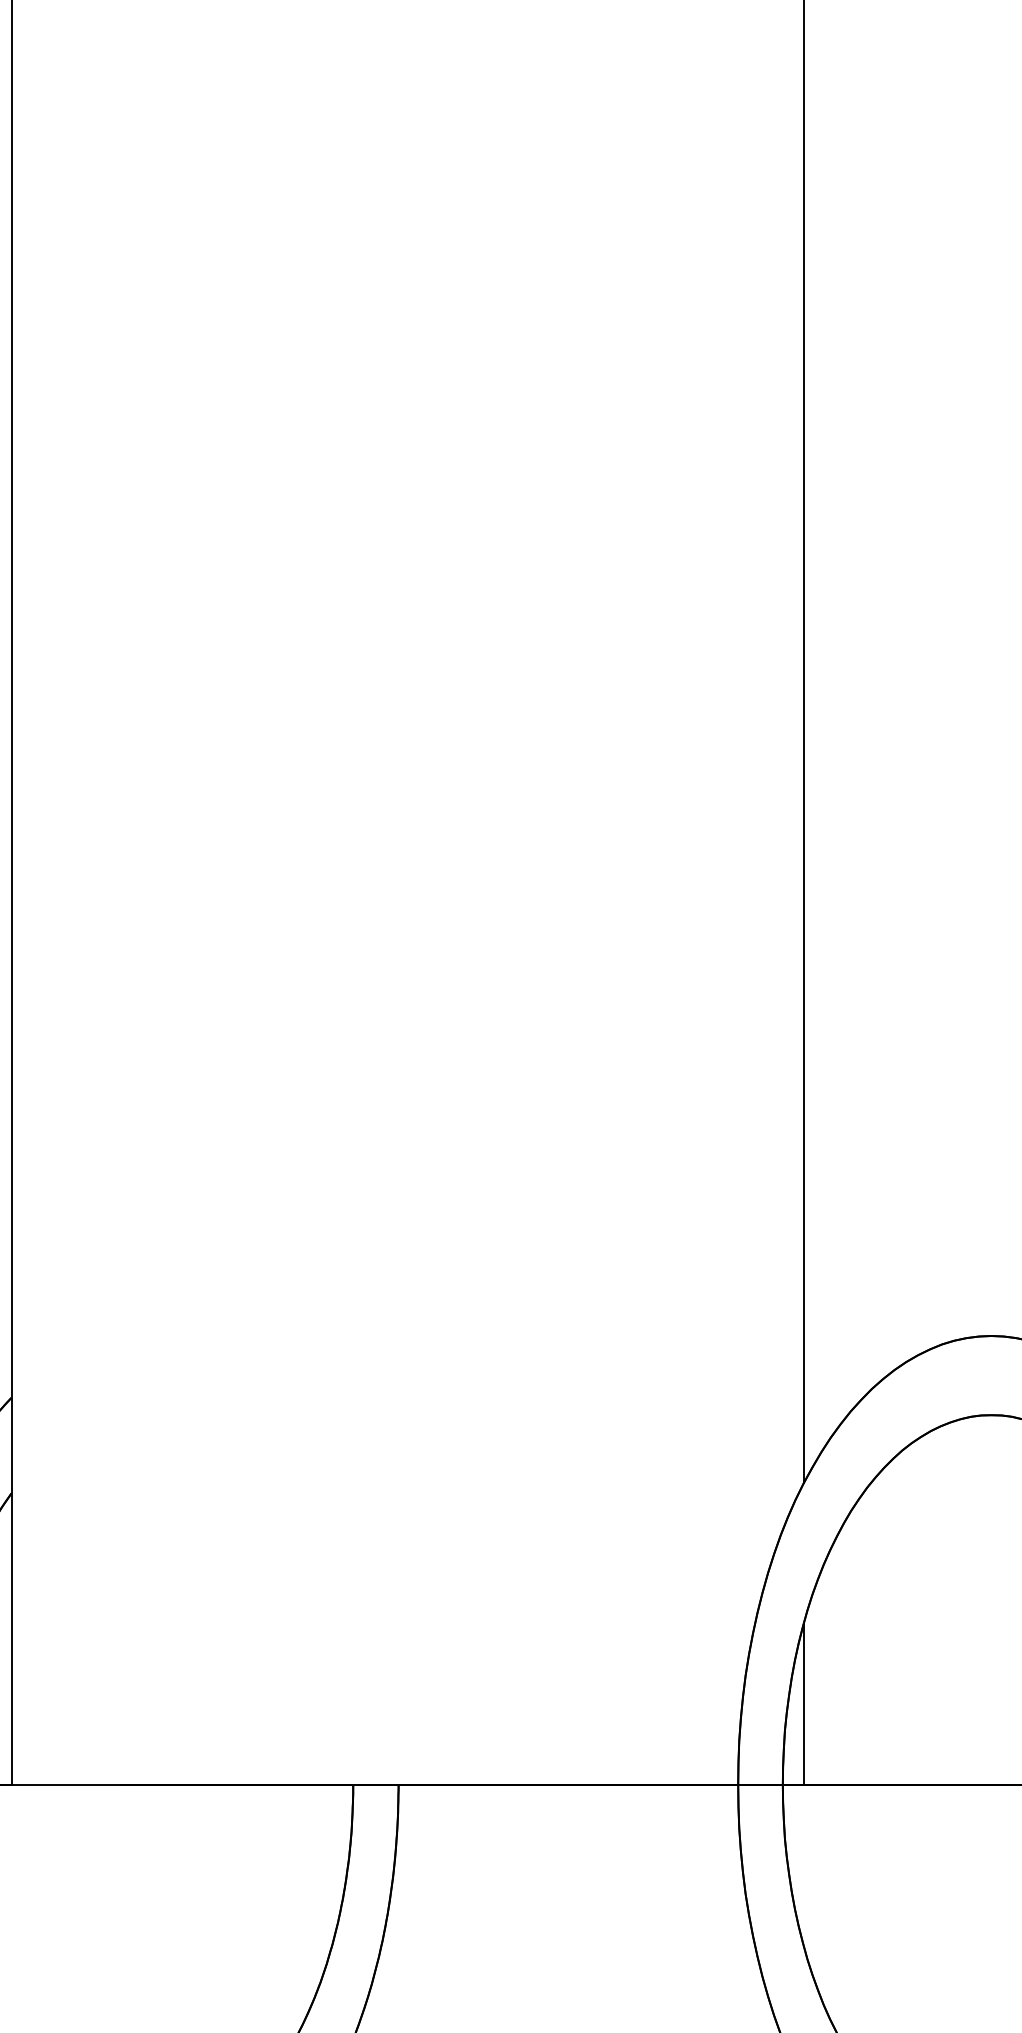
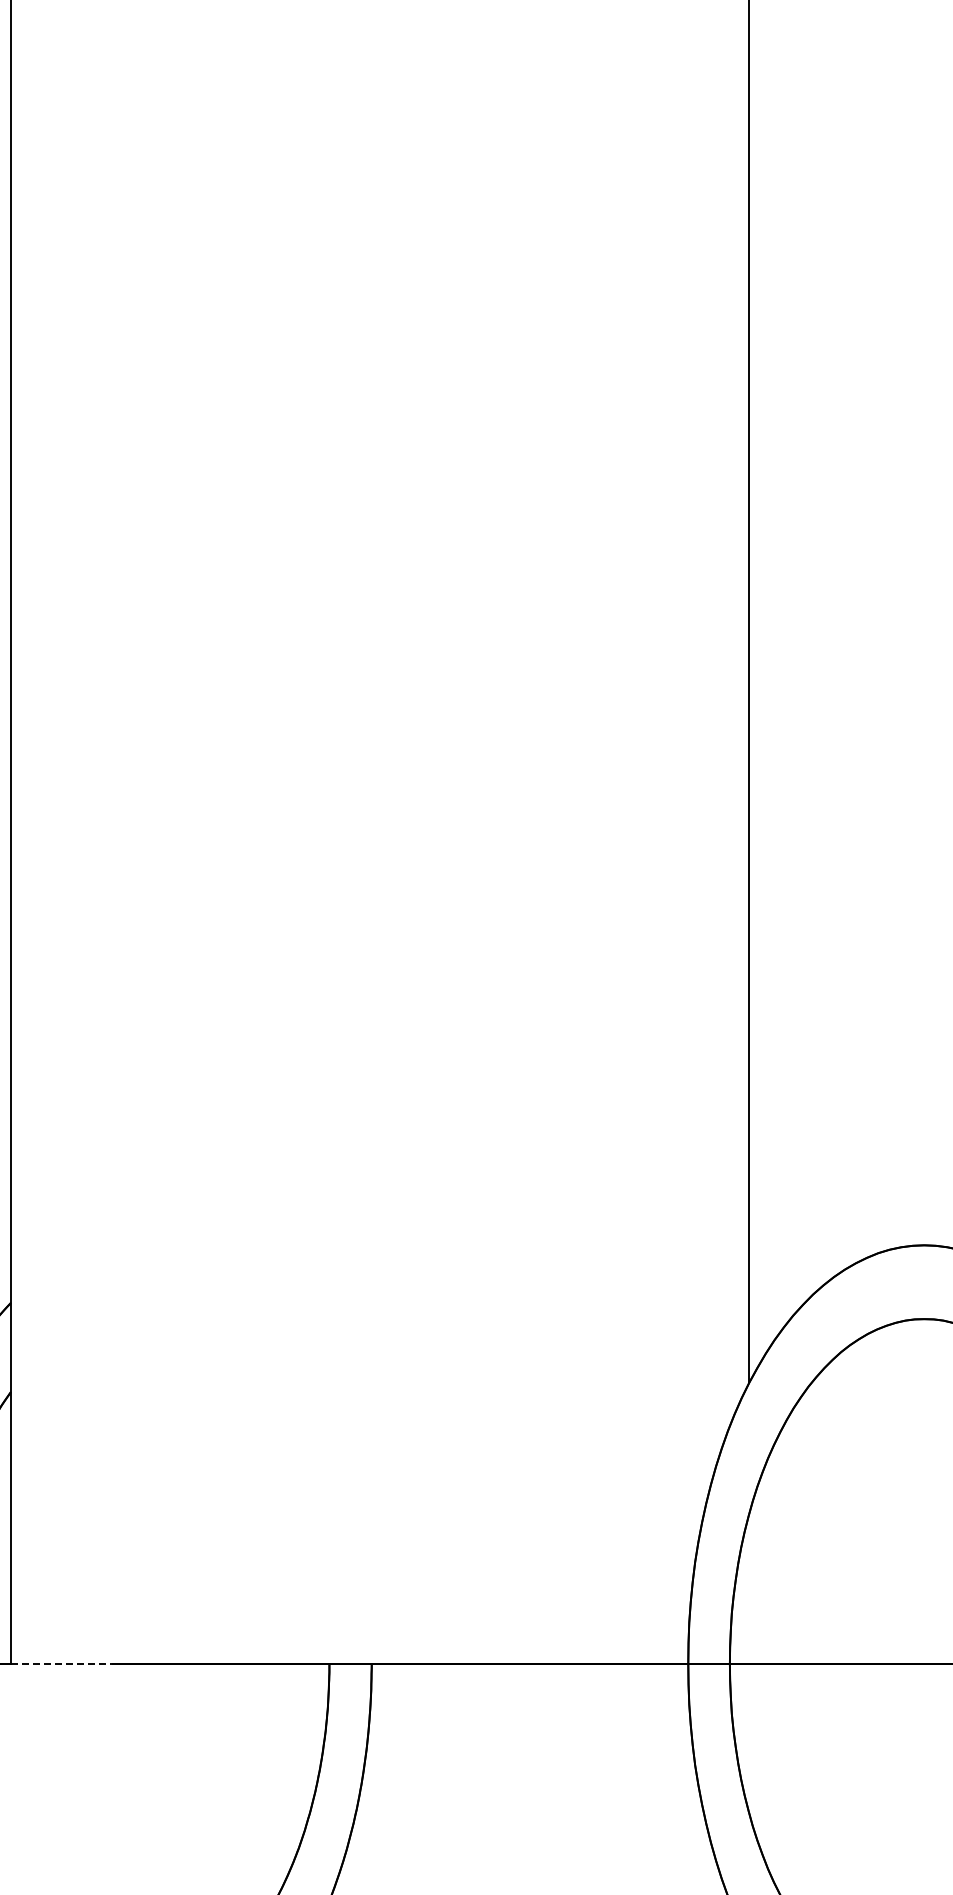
line: (803, 1704) -> (749, 1588), removed
line: (65, 1784) -> (61, 1663), solid -> dashed

